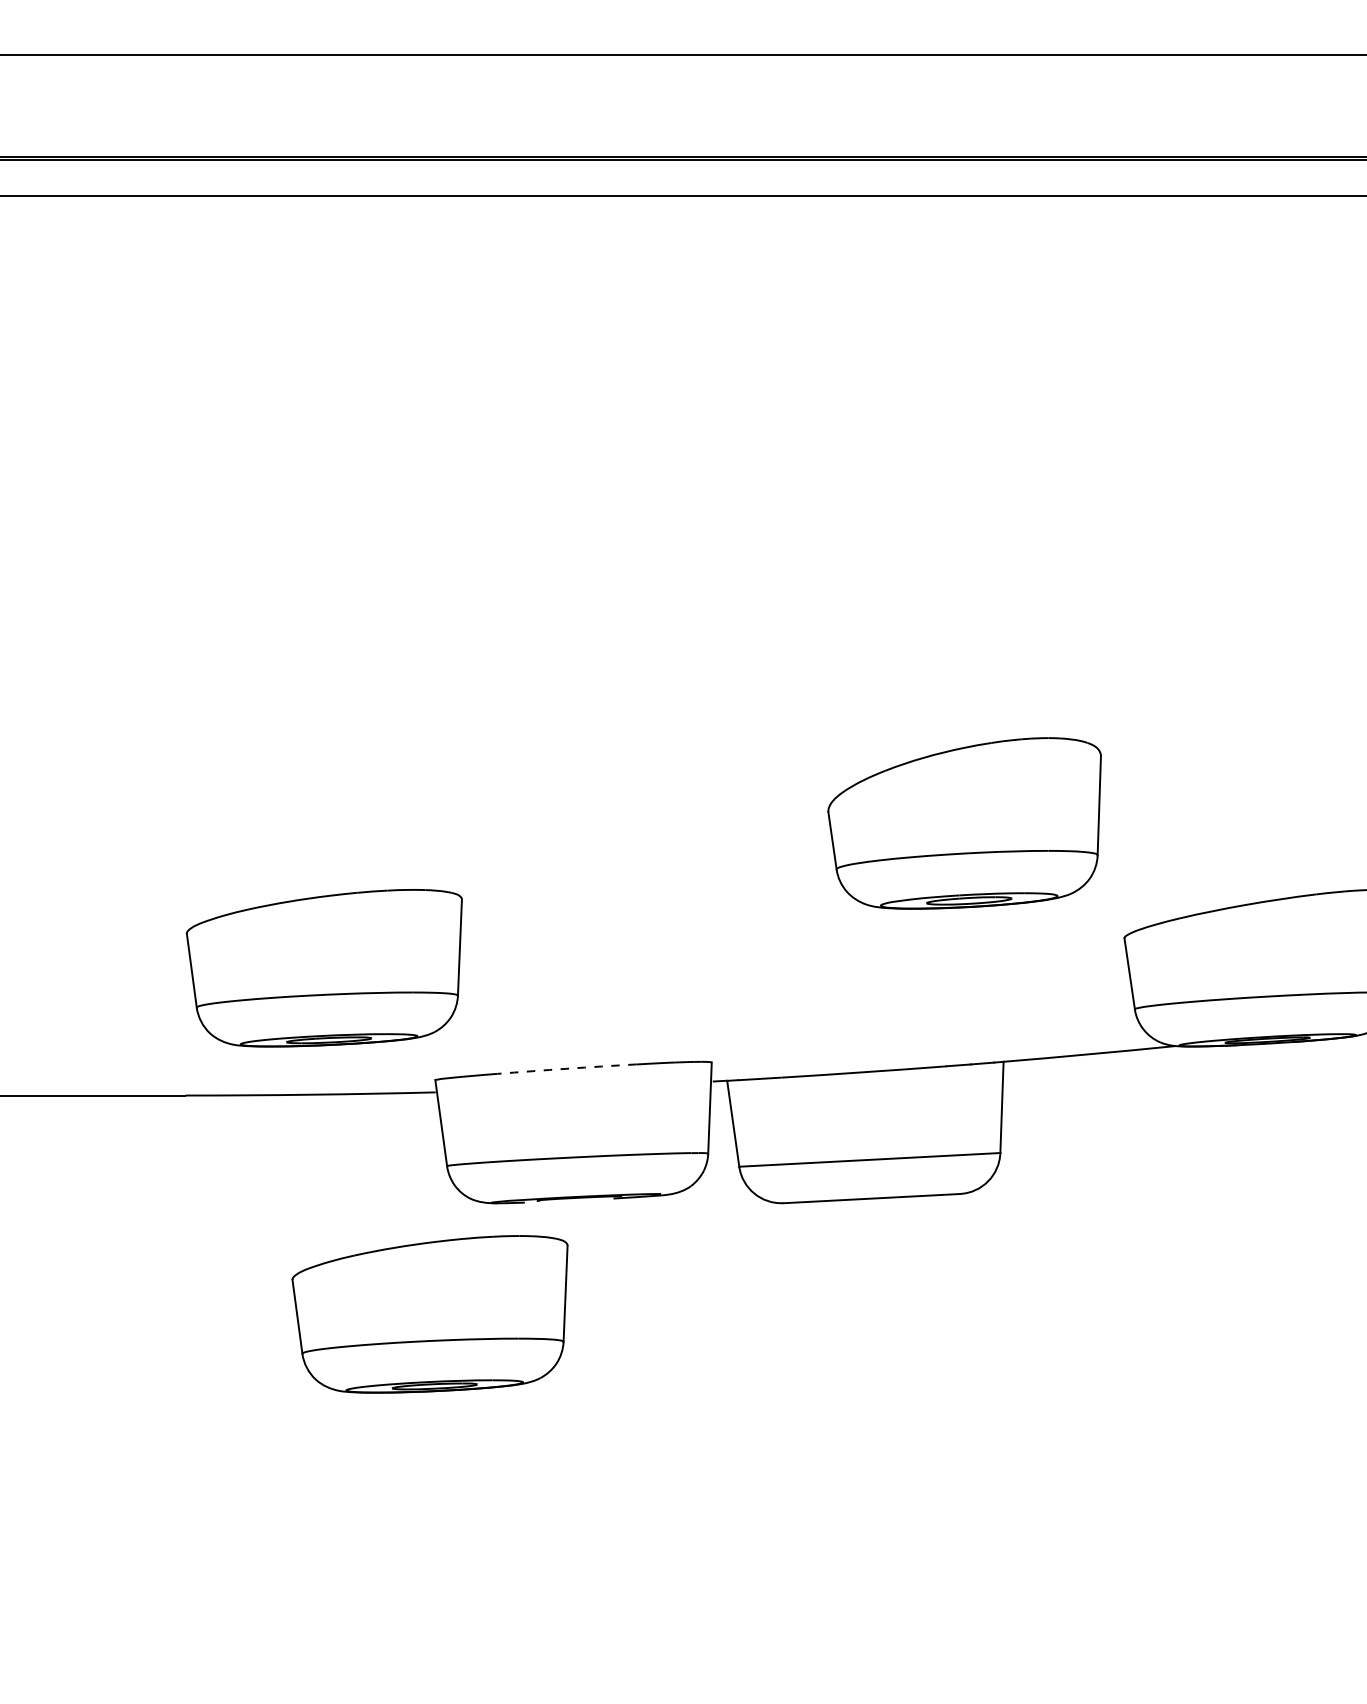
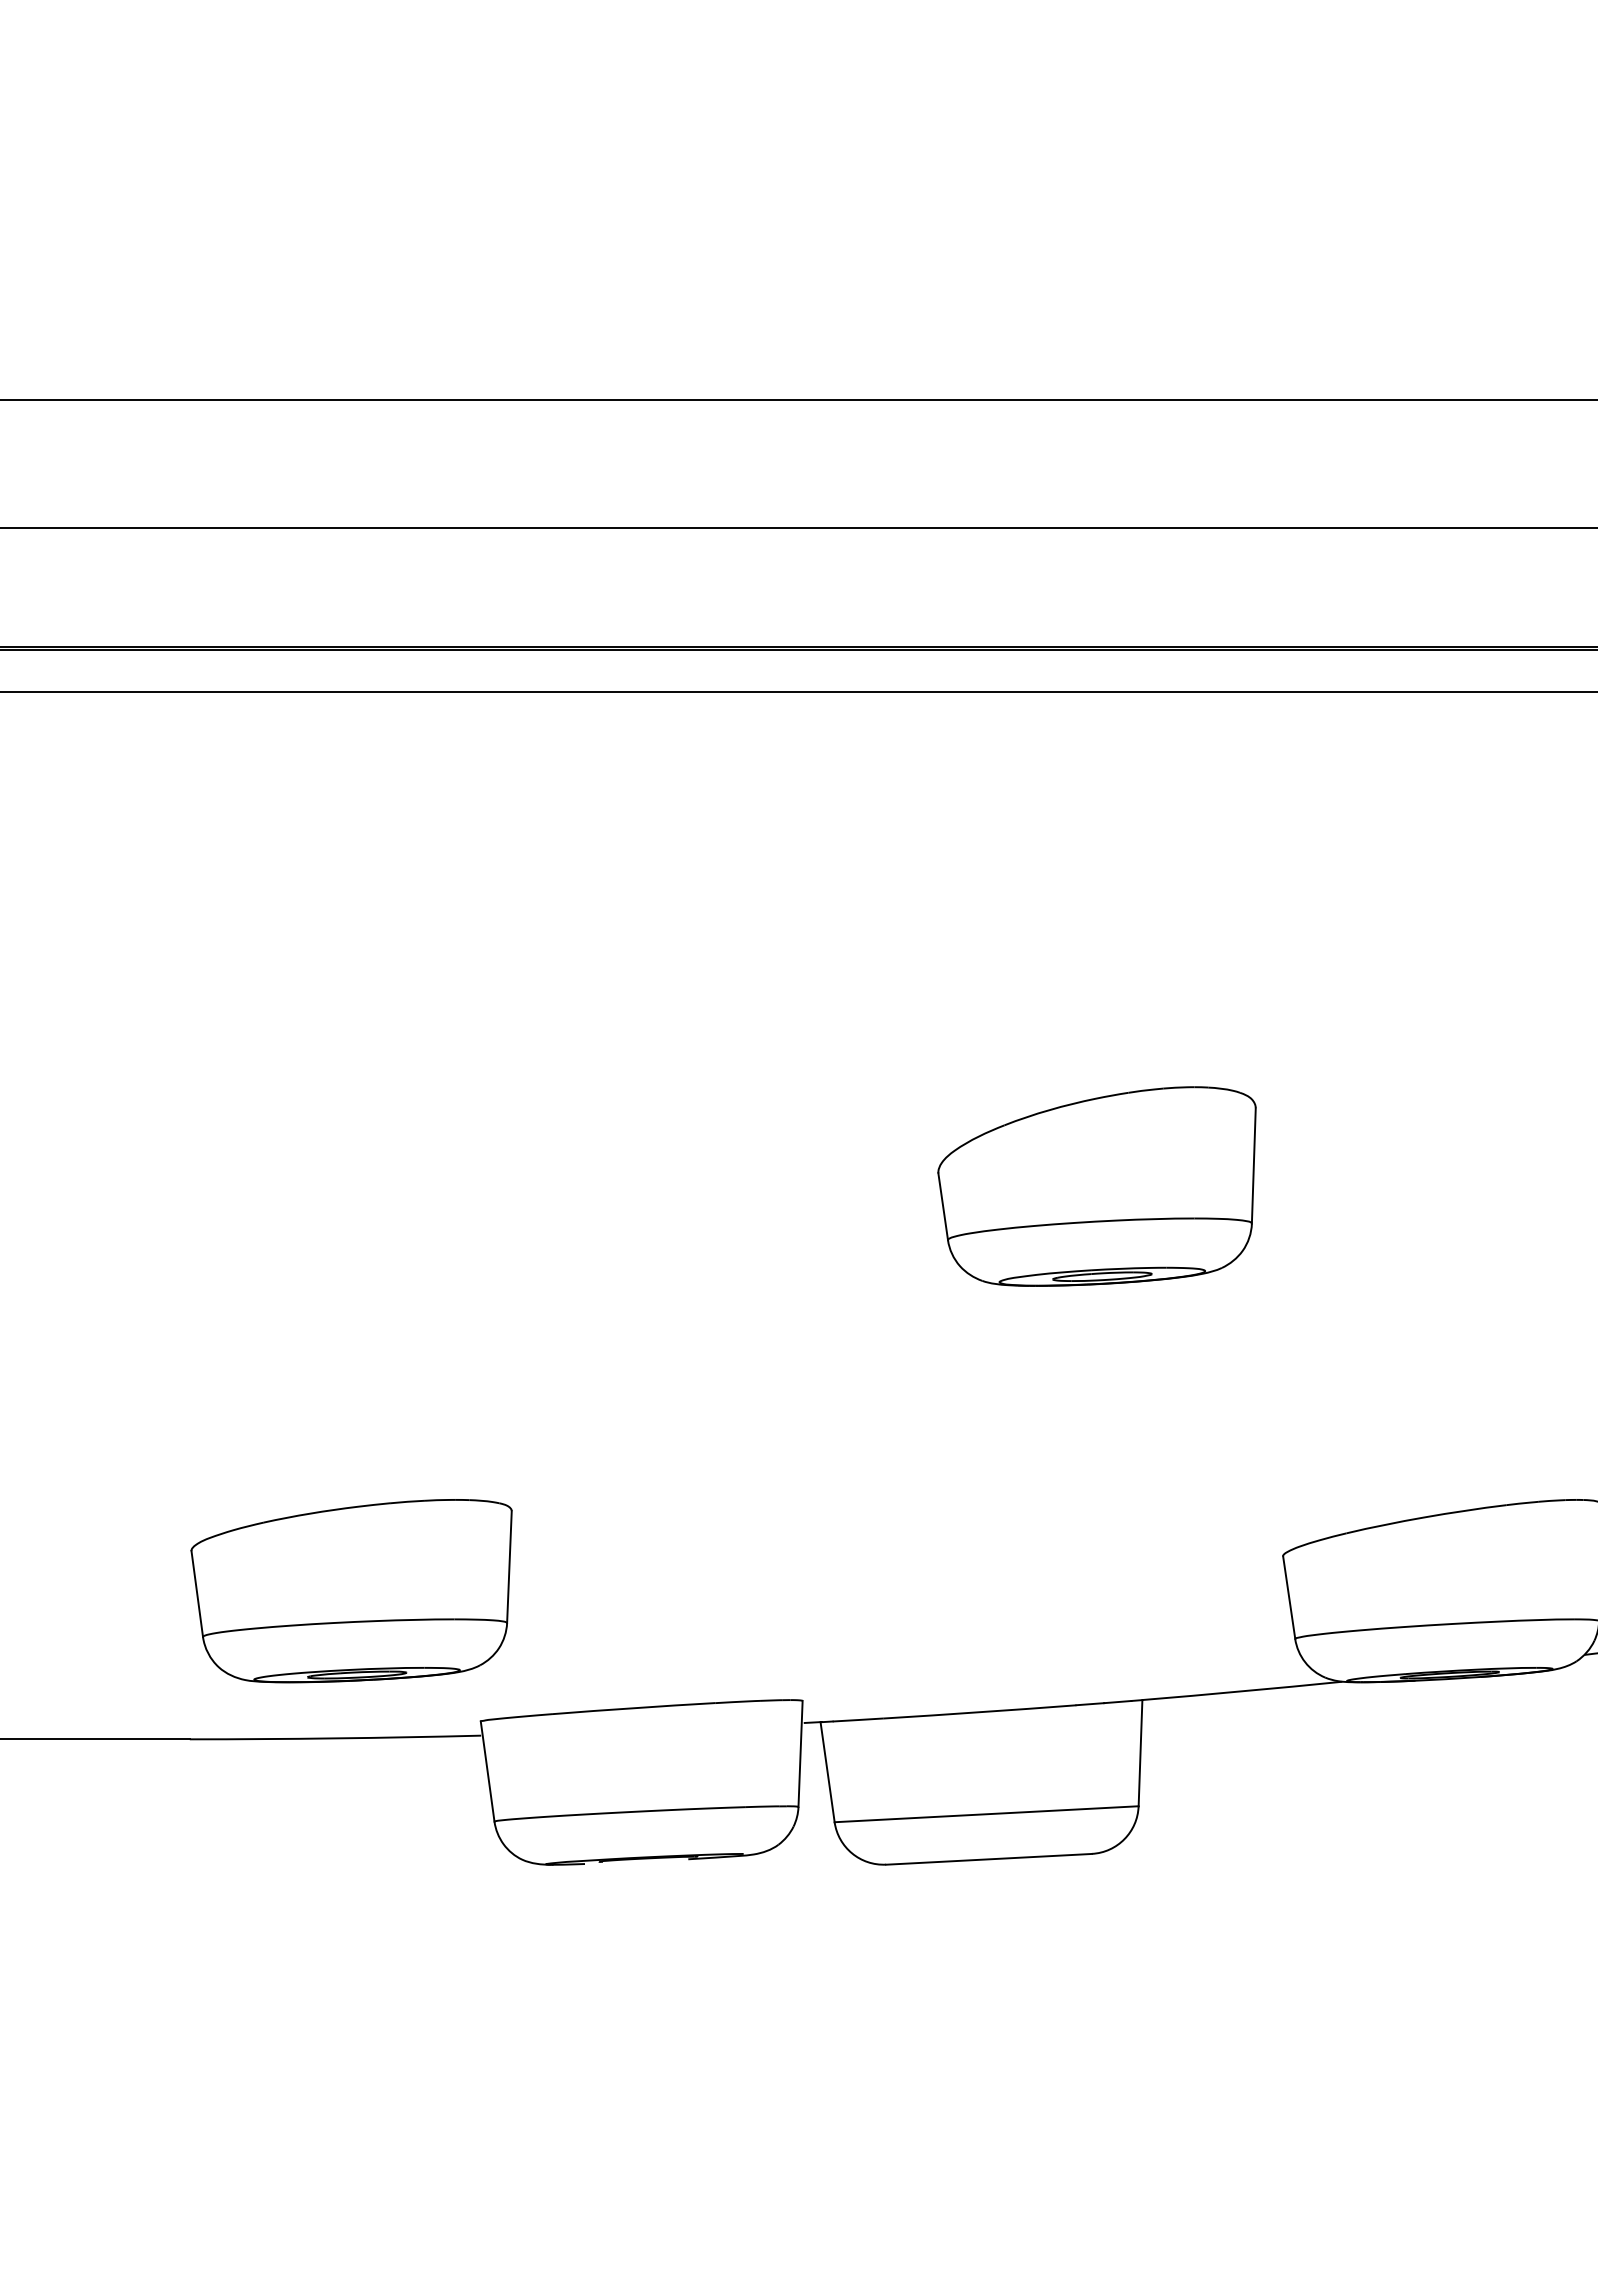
part: (964, 823) -> (1096, 1186), moved
arc: (567, 1069) -> (634, 1708), dashed -> solid
part: (429, 1314) -> (474, 1994), removed

